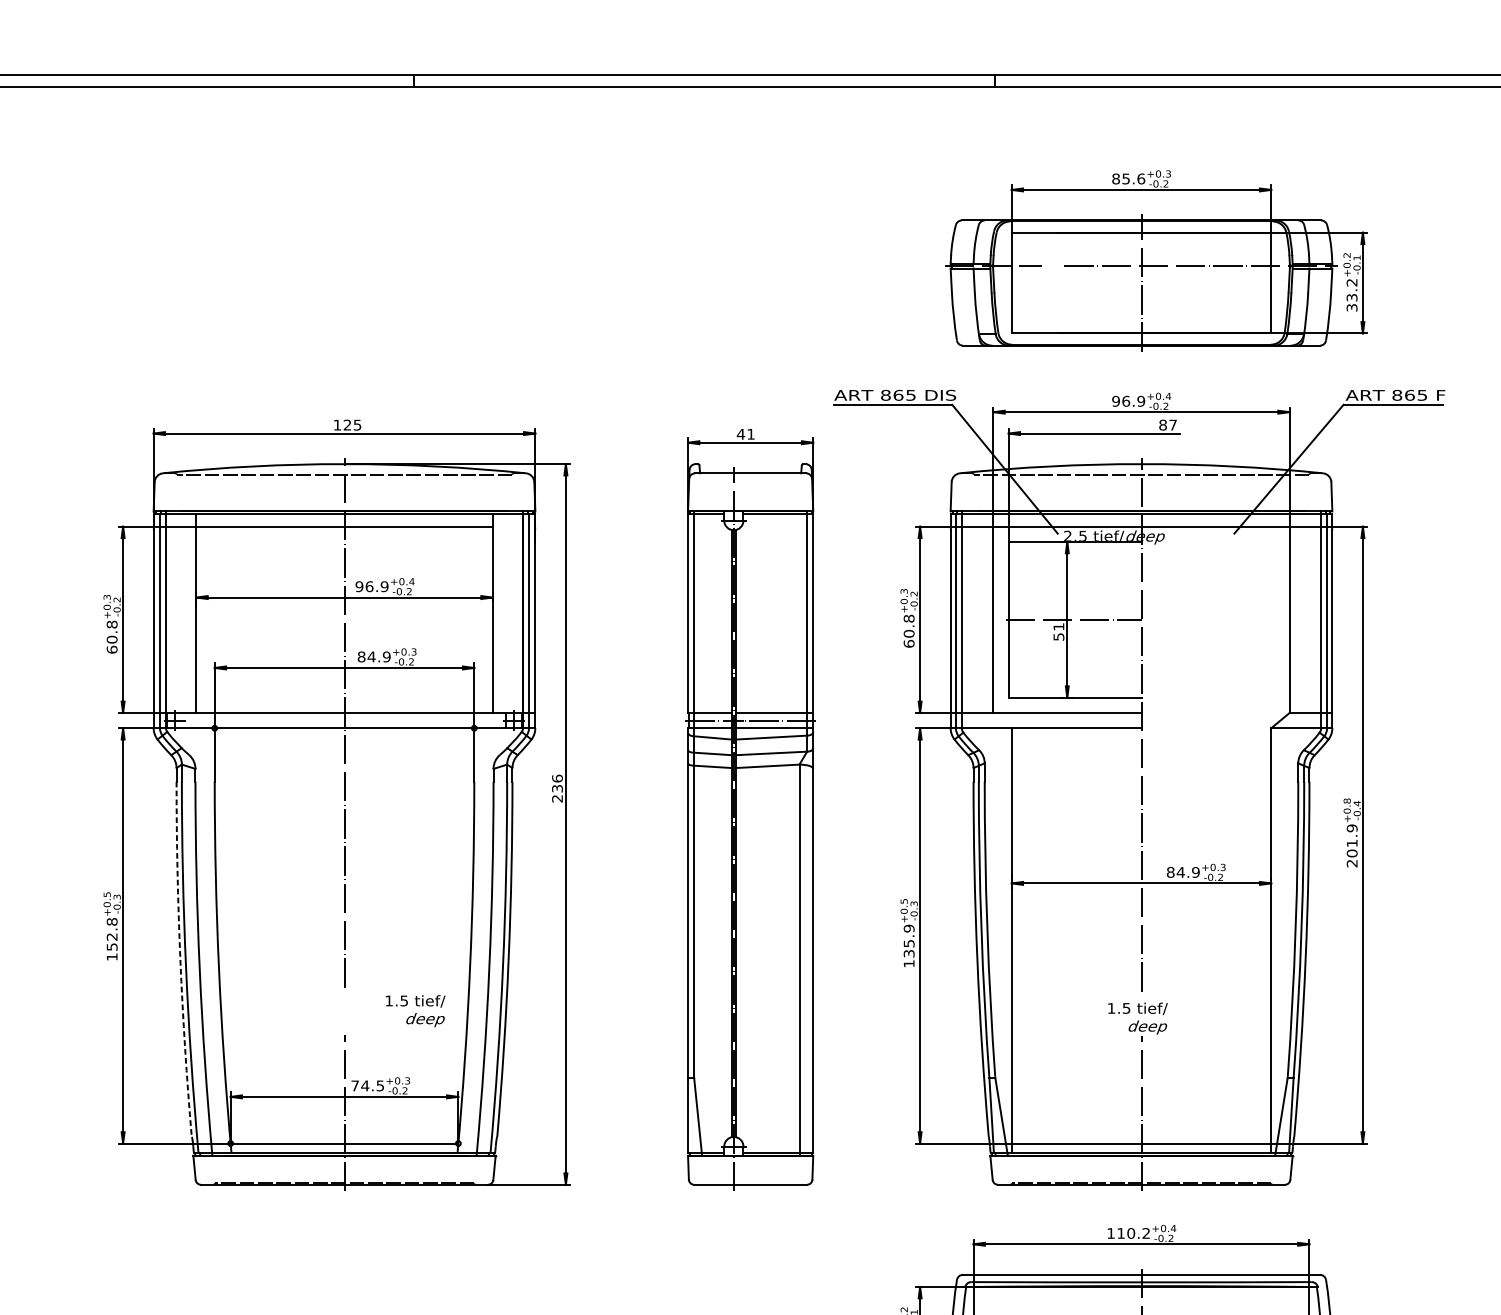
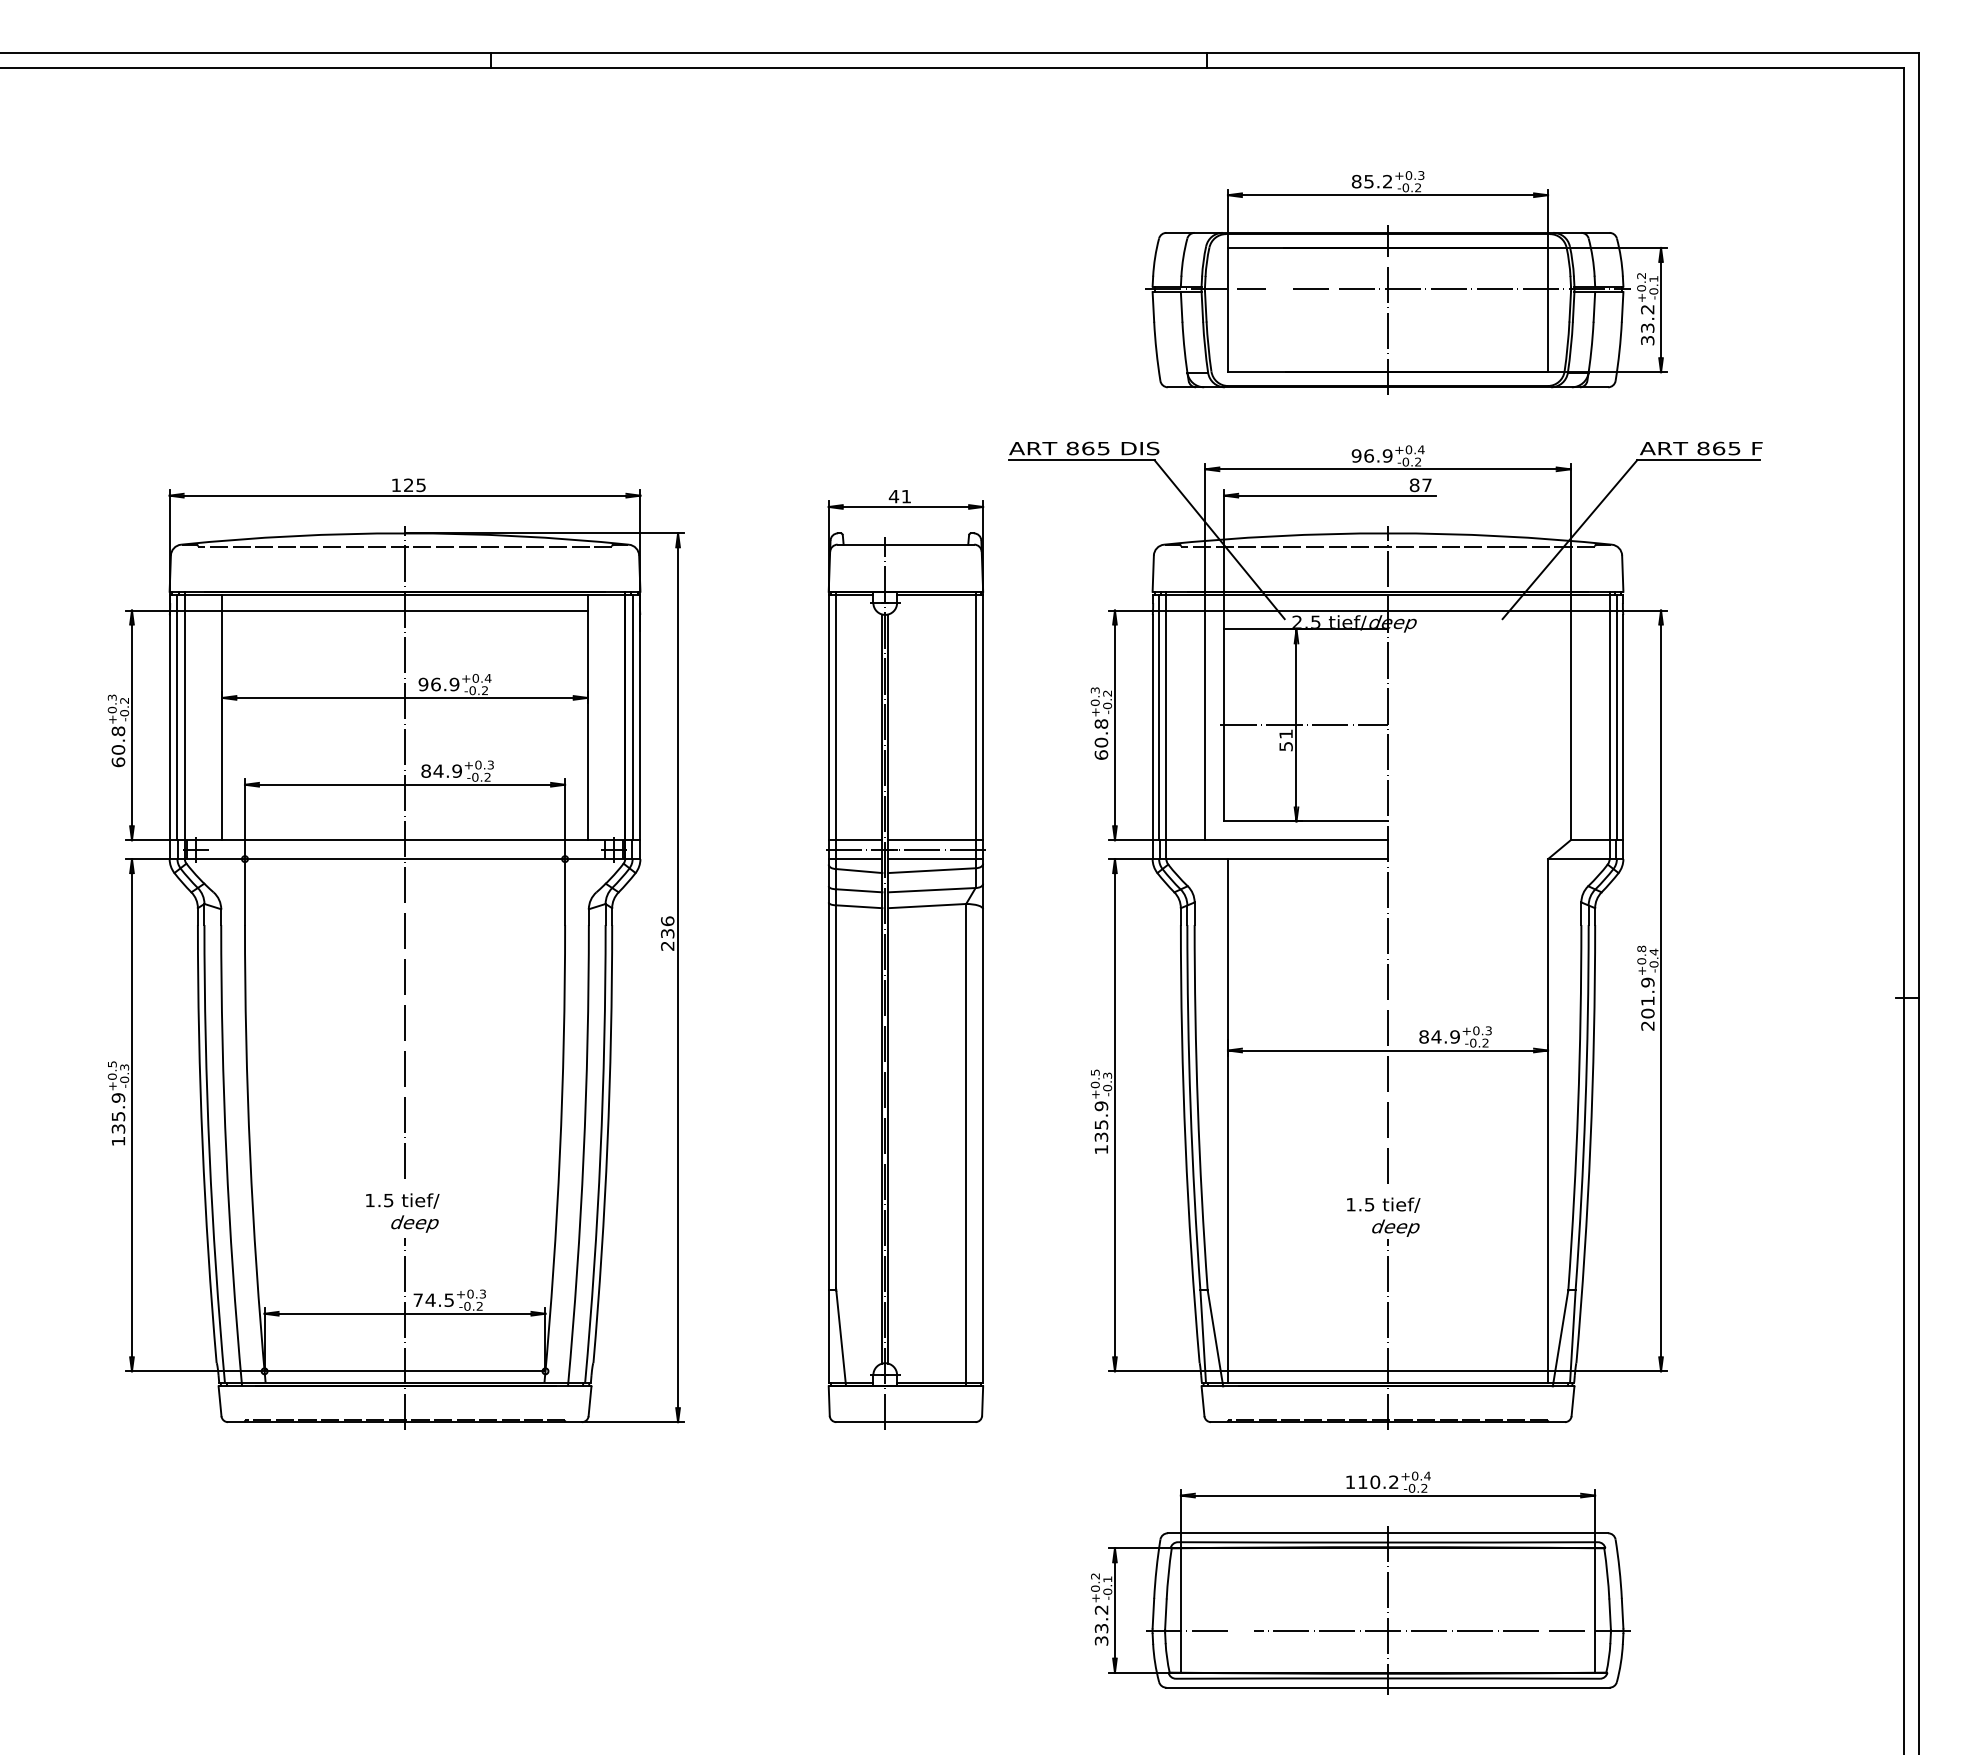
text: (1141, 178) -> (1387, 181), 85.6 -> 85.2
text: (112, 934) -> (118, 1113), 152.8 -> 135.9
arc: (180, 959) -> (202, 1144), dashed -> solid
text: (415, 1010) -> (402, 1212), moved

